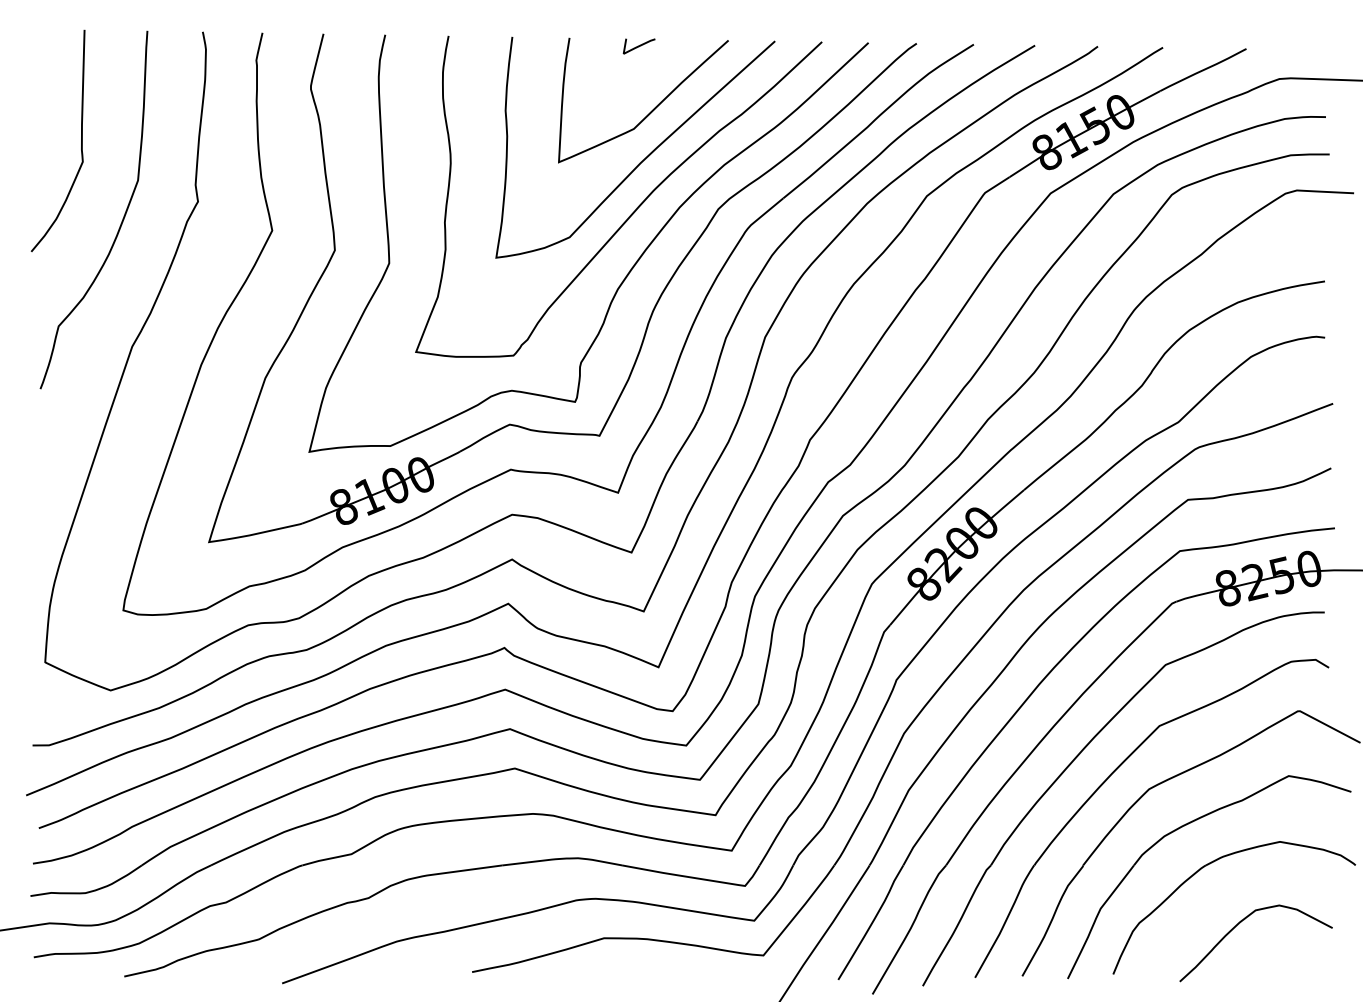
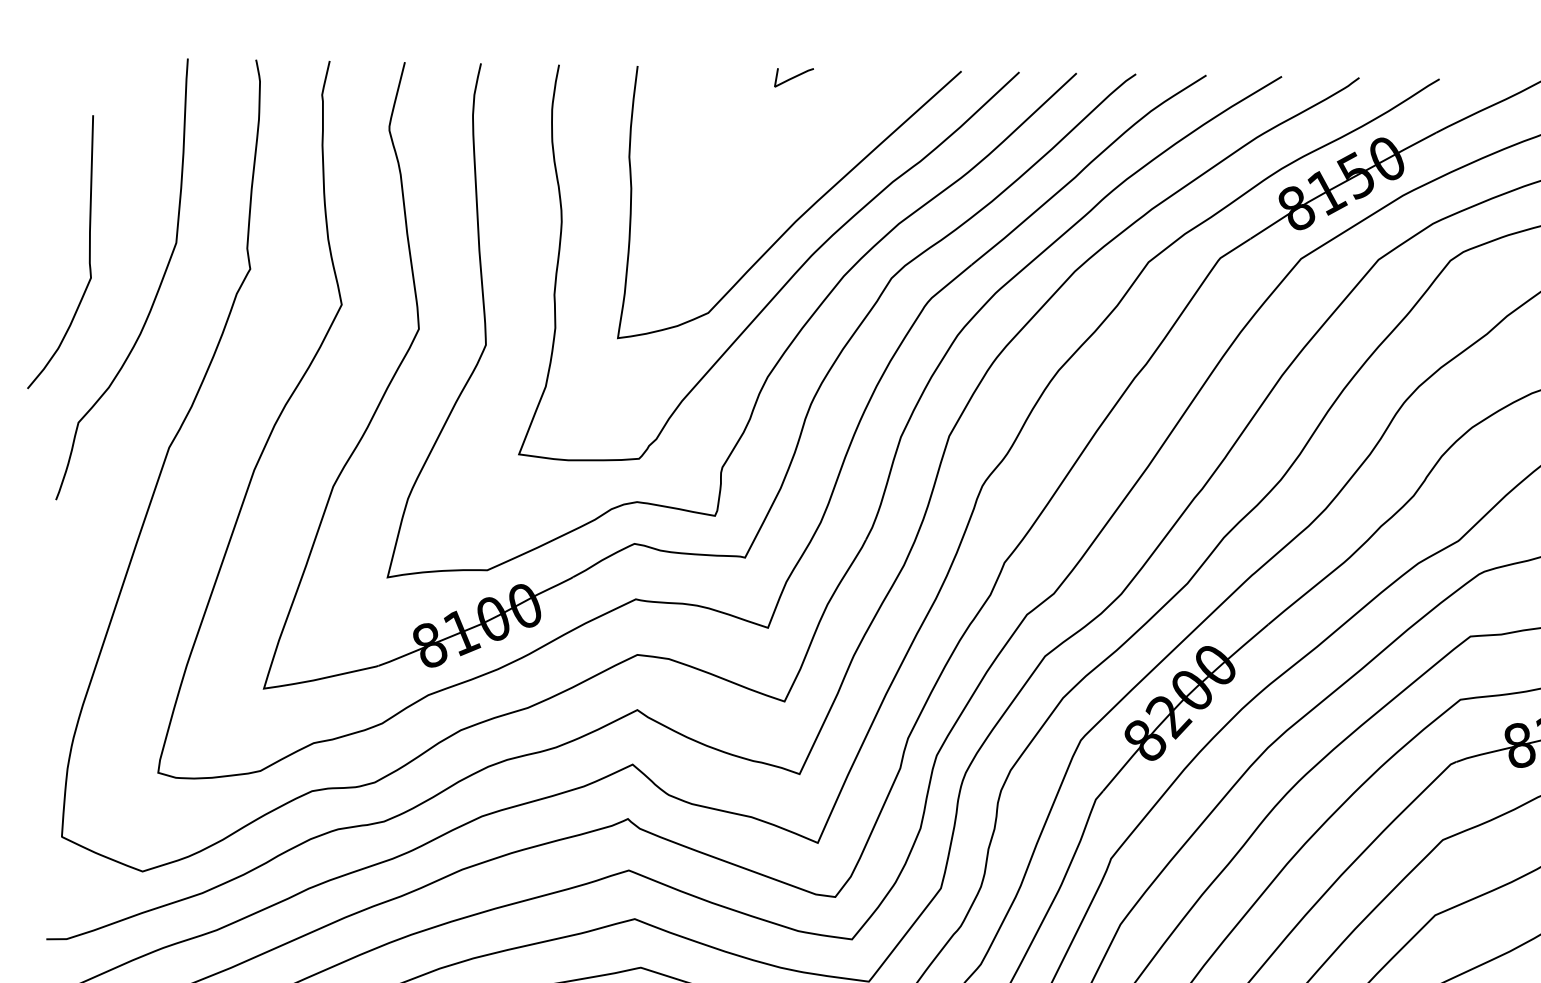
curve: (652, 109) -> (810, 155), removed
curve: (81, 140) -> (89, 251), moved

